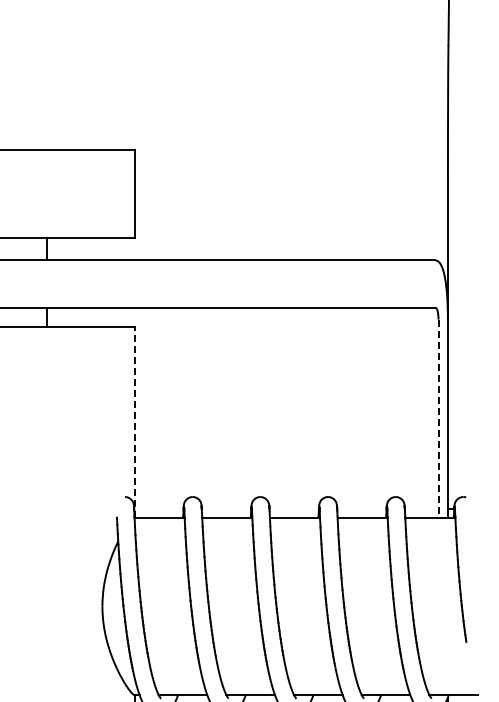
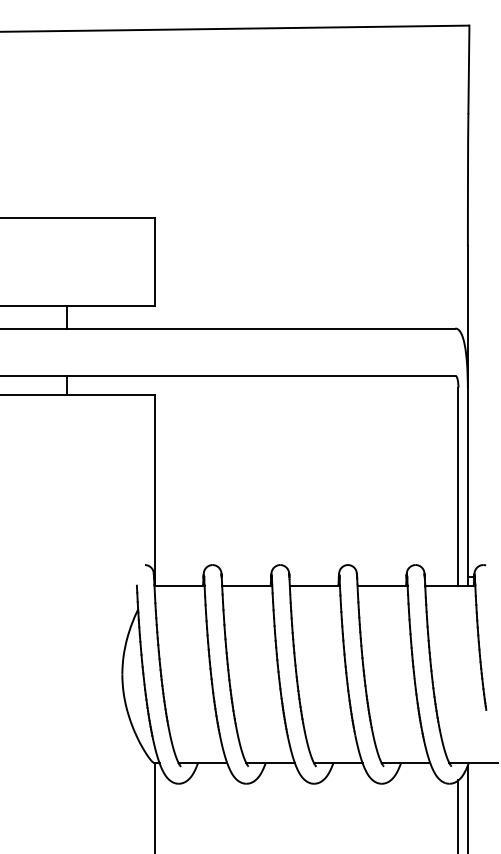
line: (438, 419) -> (458, 487), dashed -> solid
line: (135, 421) -> (155, 489), dashed -> solid

